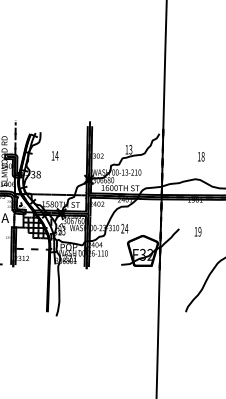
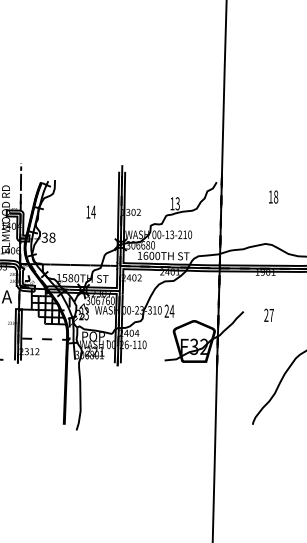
text: (54, 155) -> (90, 211), moved
text: (201, 156) -> (273, 196), moved
text: (197, 231) -> (268, 315), 19 -> 27

